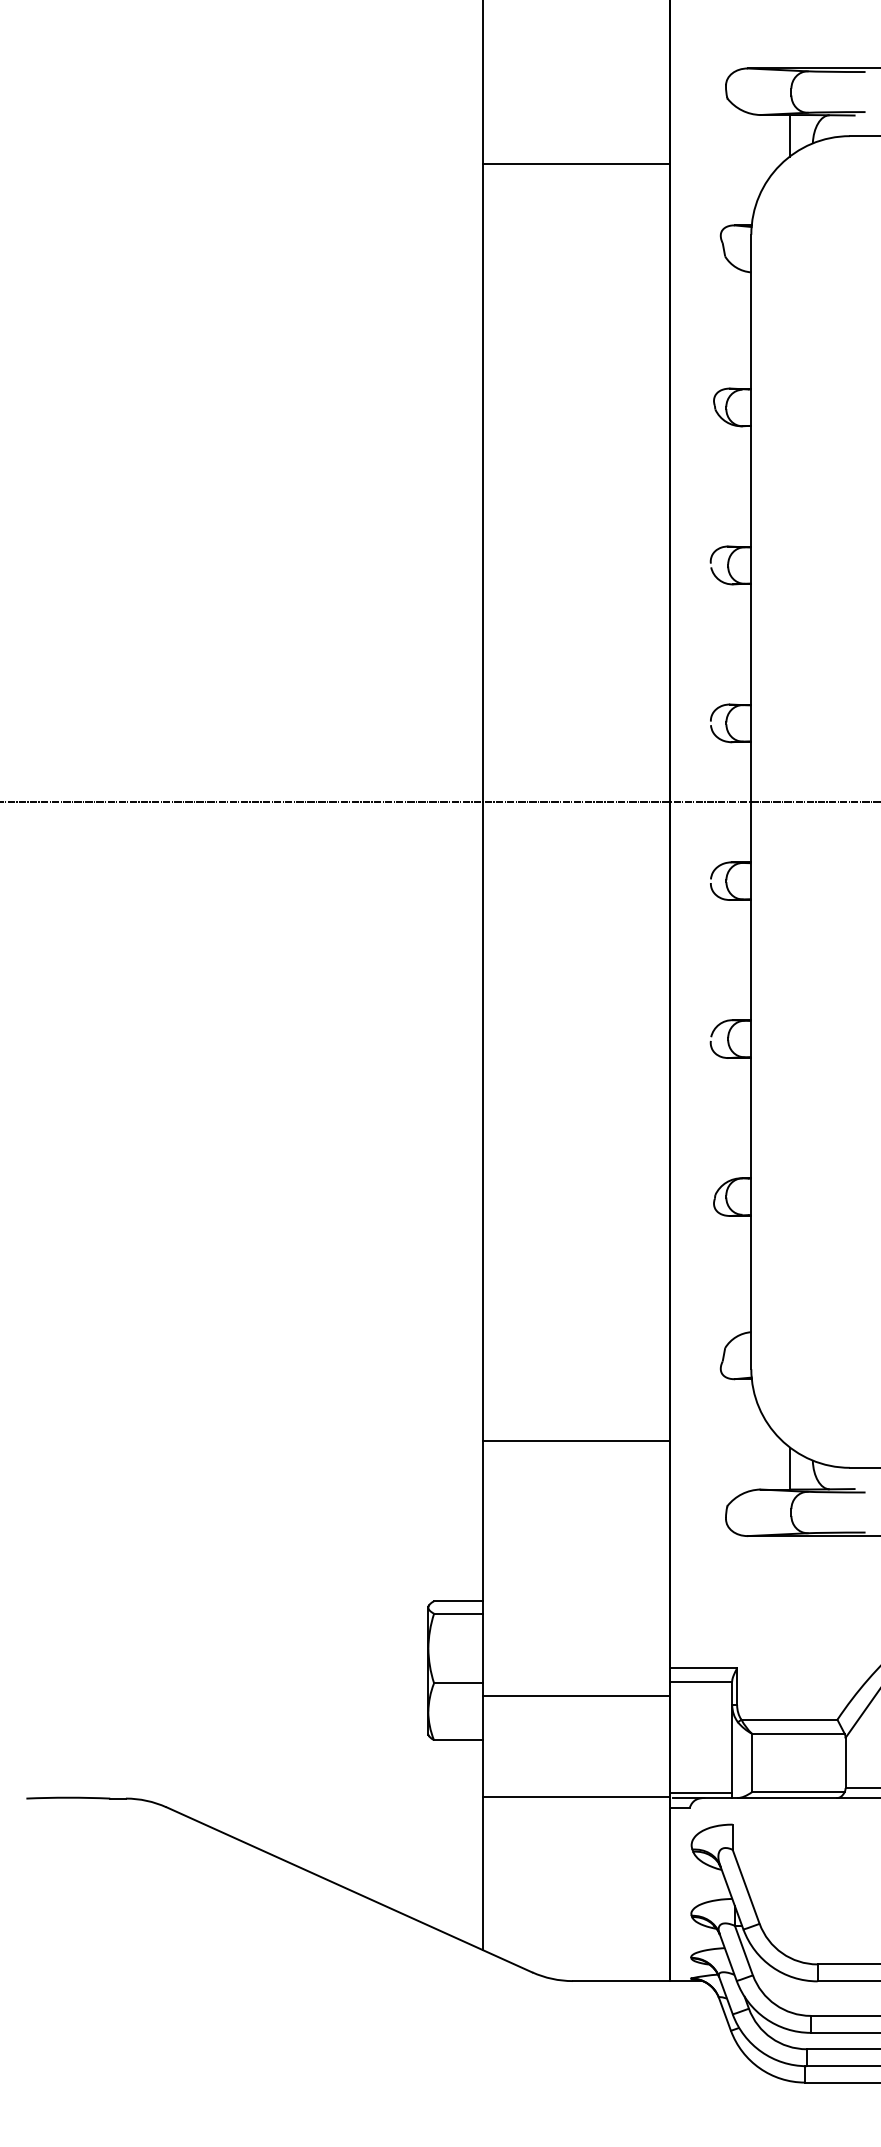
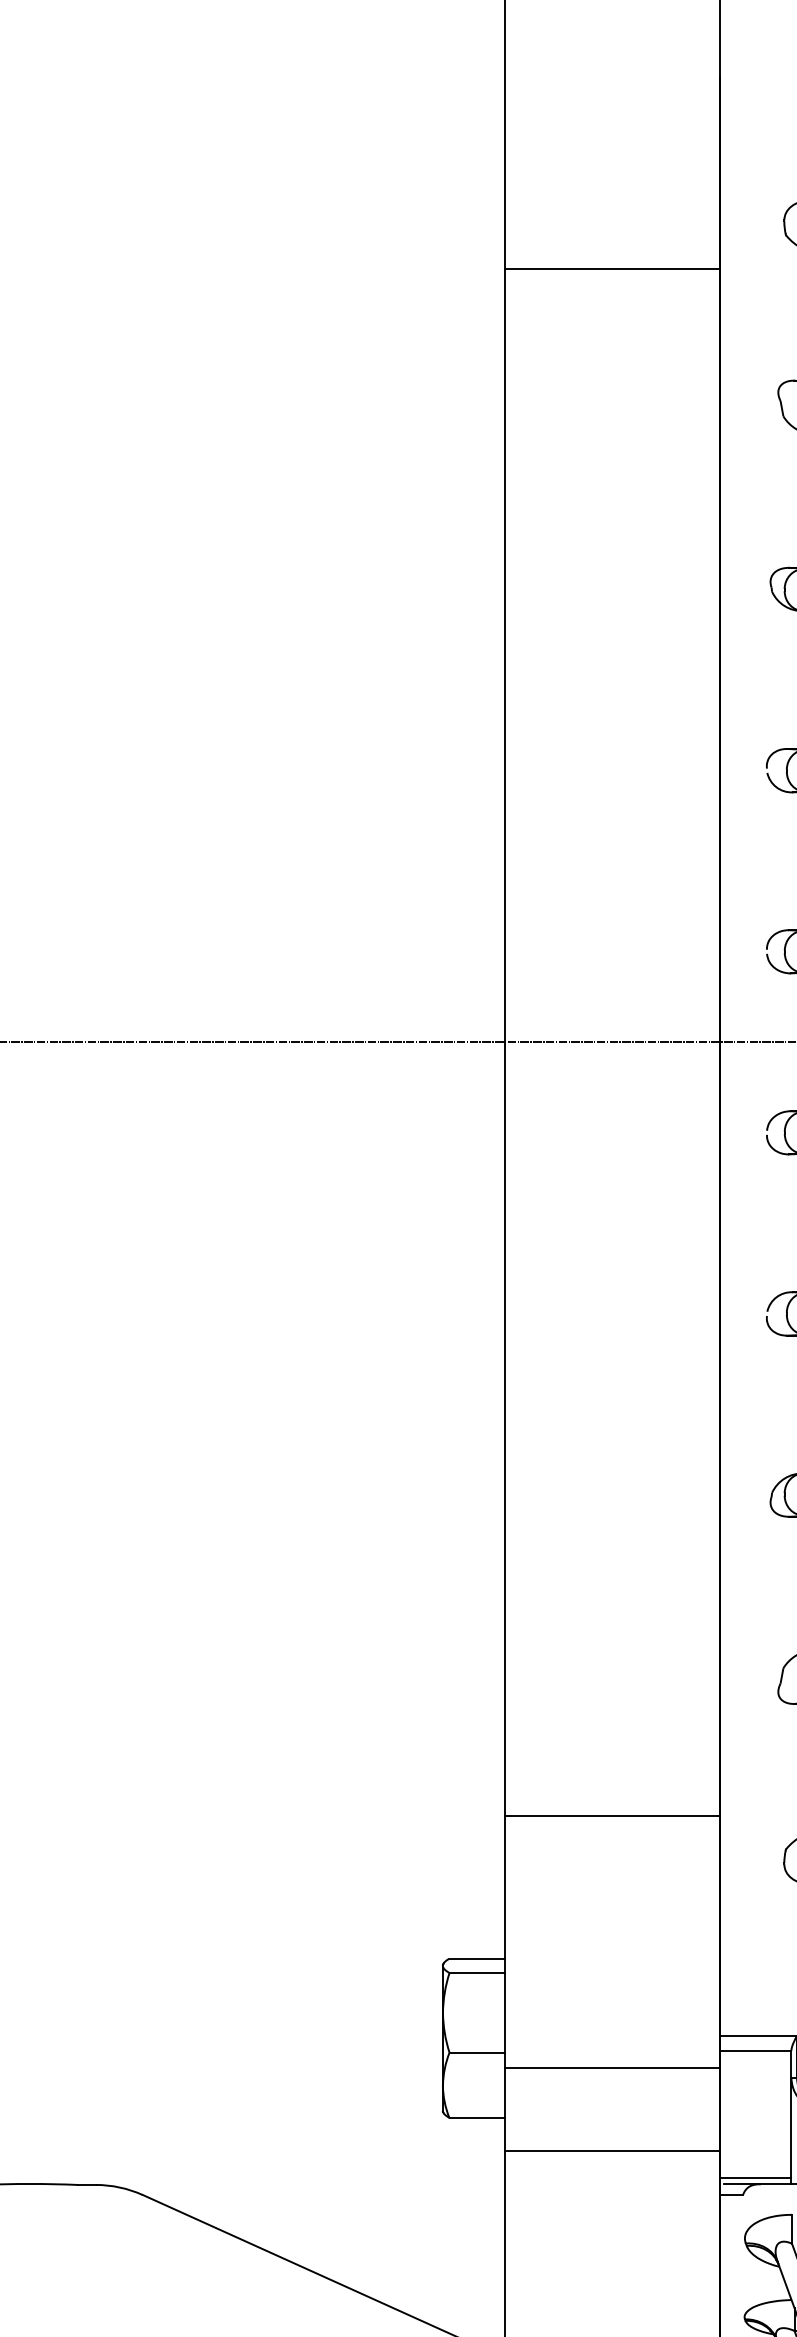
line: (576, 163) -> (612, 268), moved
line: (576, 1440) -> (612, 1815), moved
line: (576, 1797) -> (612, 2151), moved

